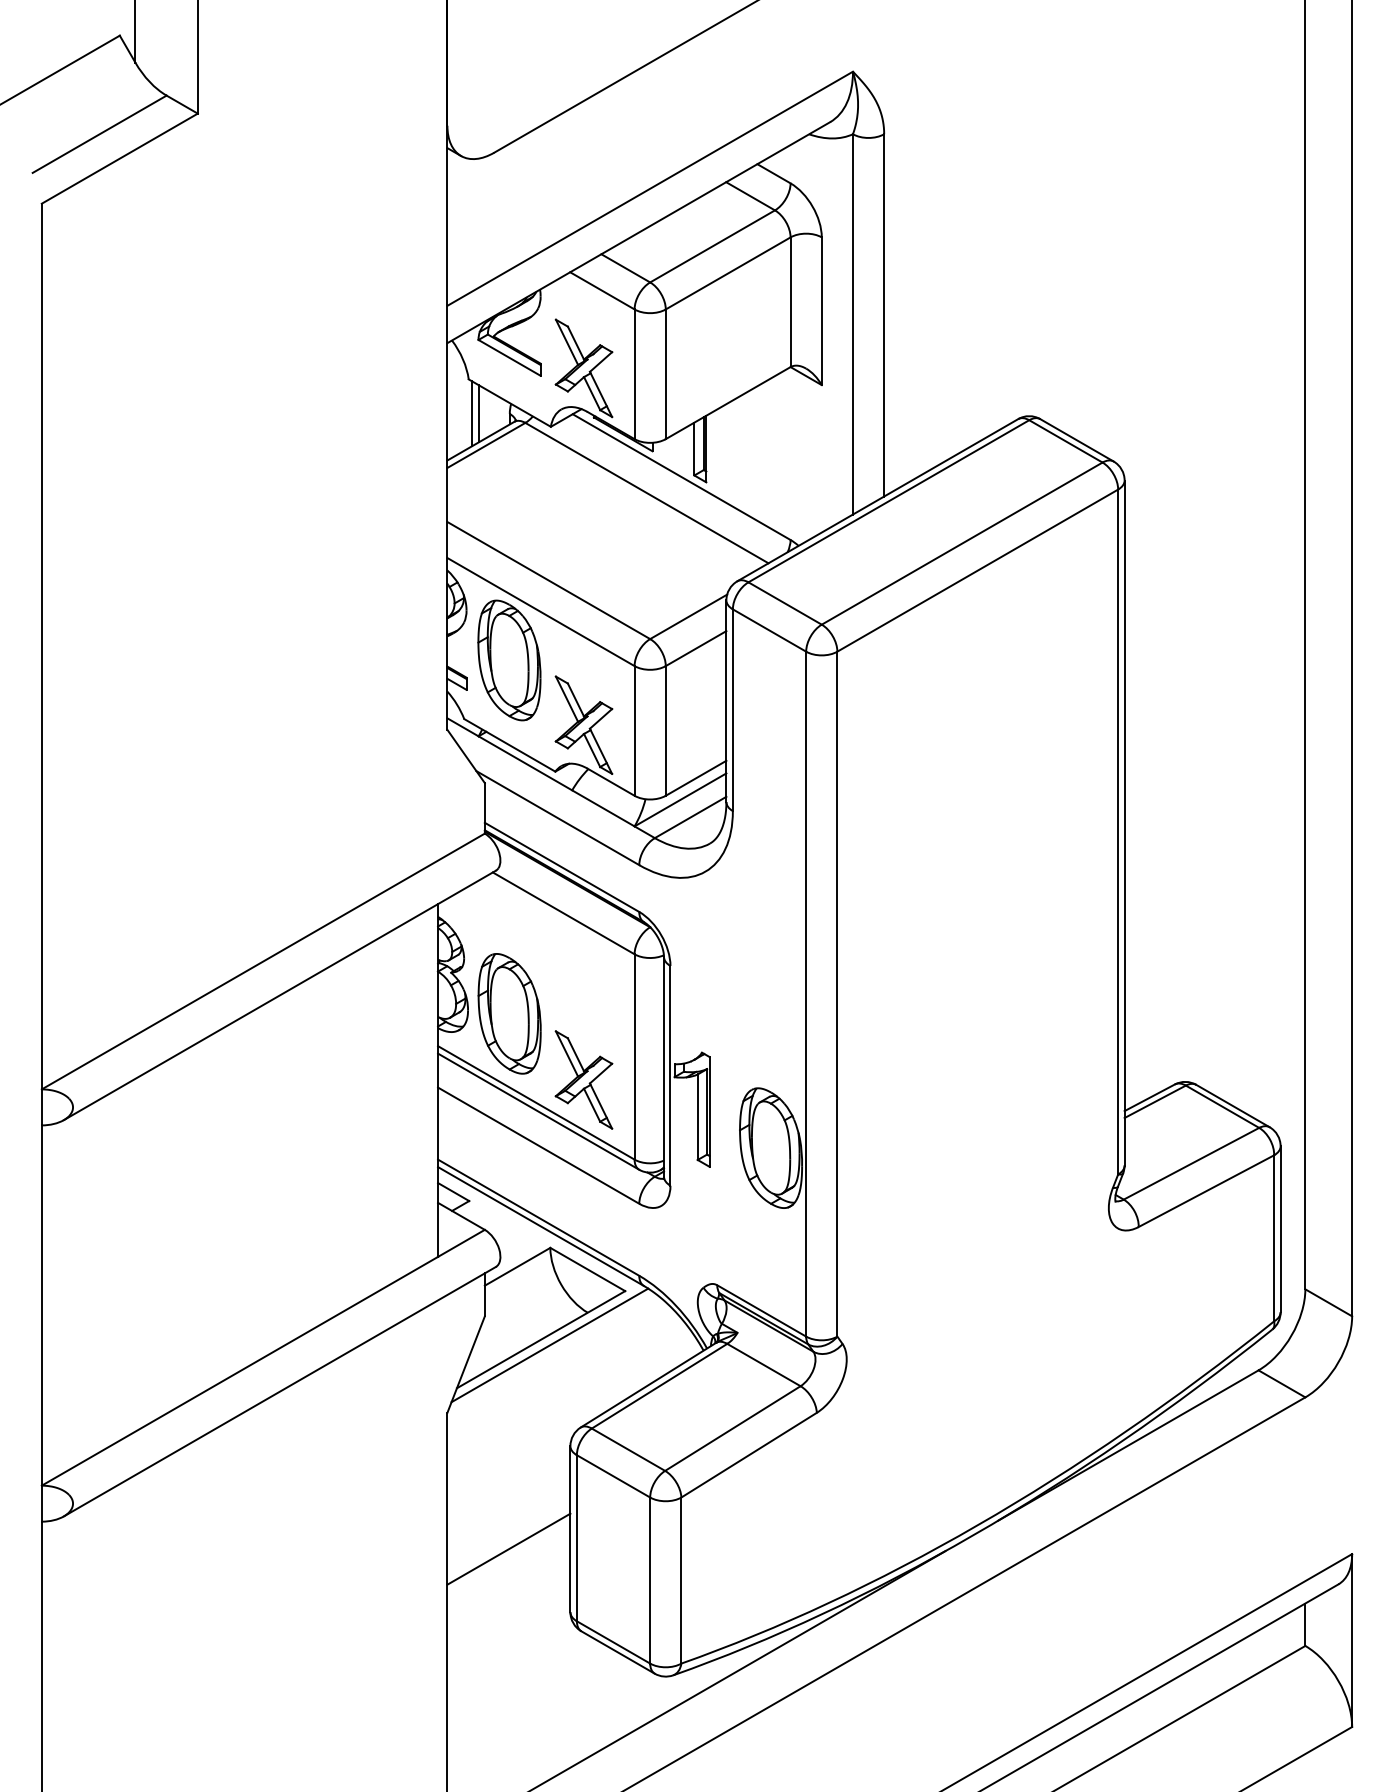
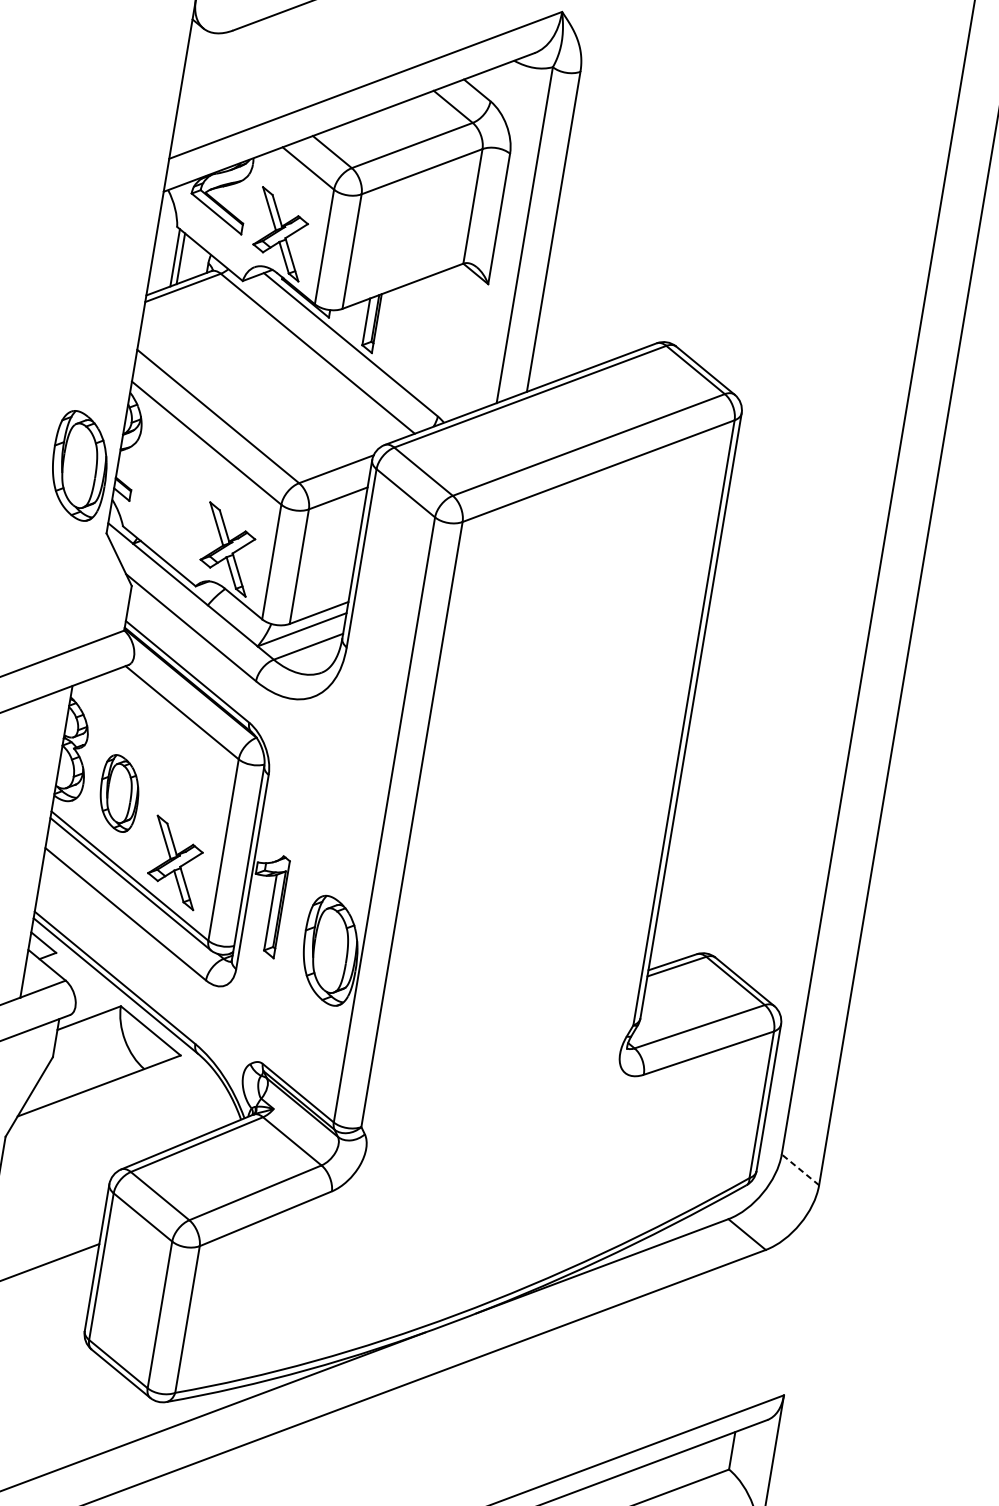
part: (509, 660) -> (79, 465), moved
part: (509, 1013) -> (119, 793), size x0.7
line: (1328, 1302) -> (800, 1169), solid -> dashed
line: (549, 1345) -> (105, 1092), removed

